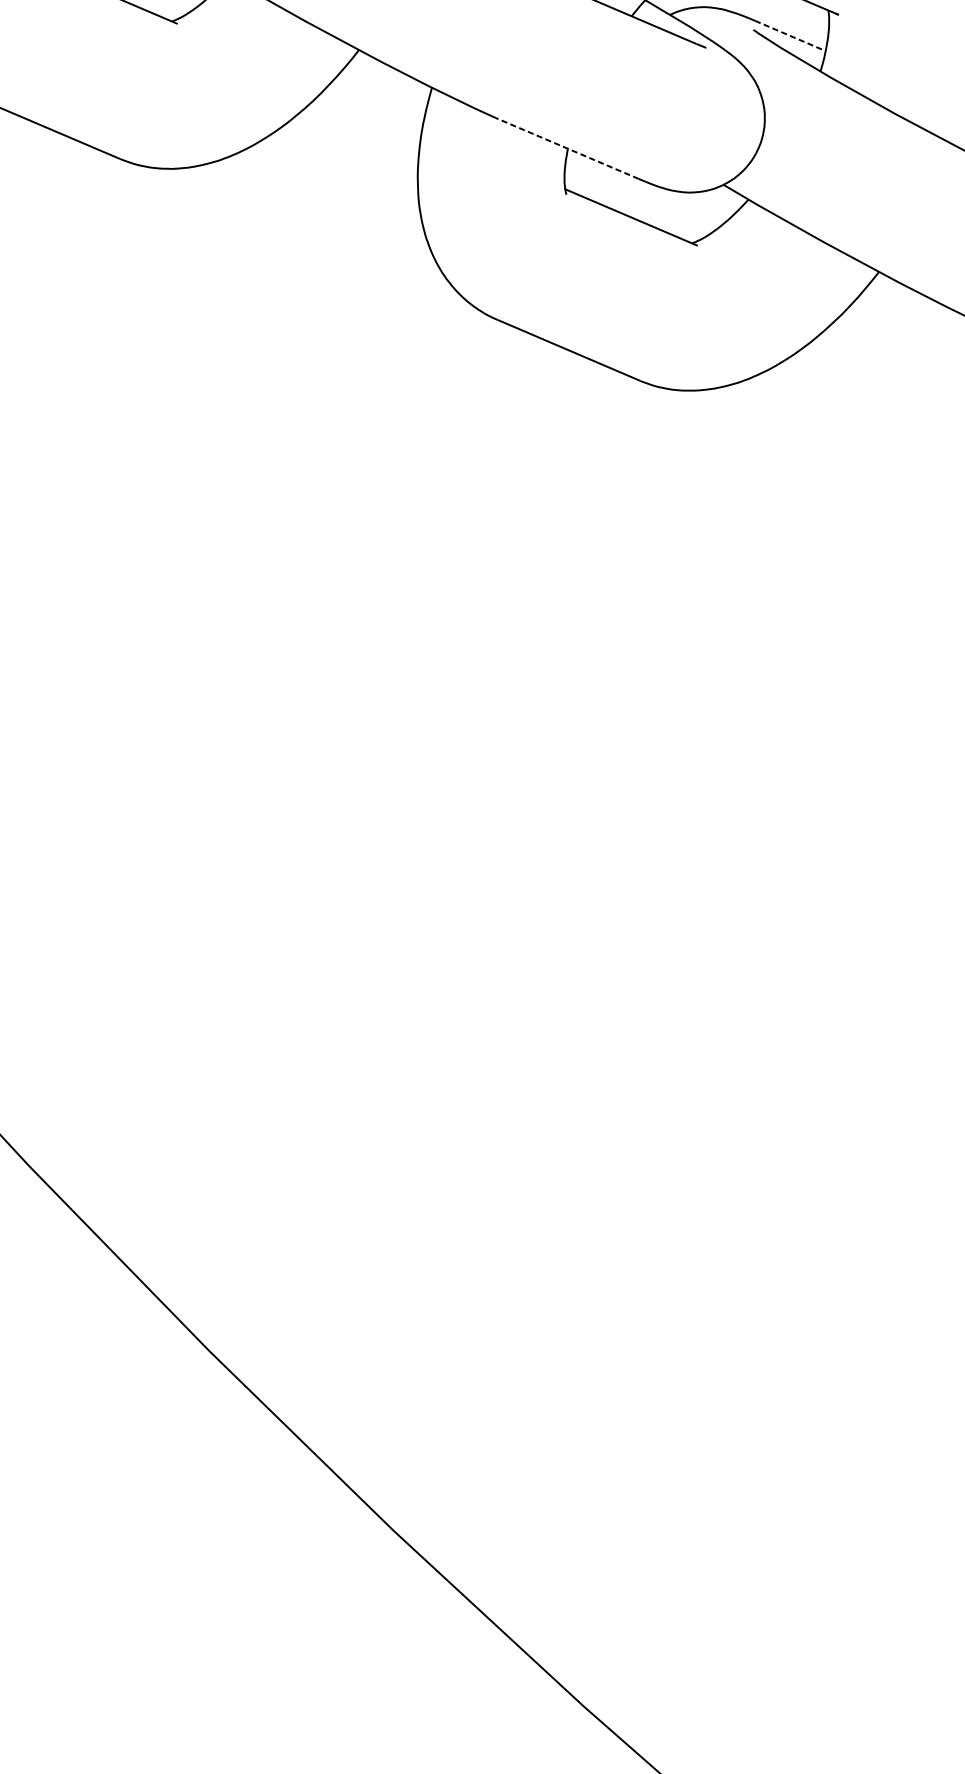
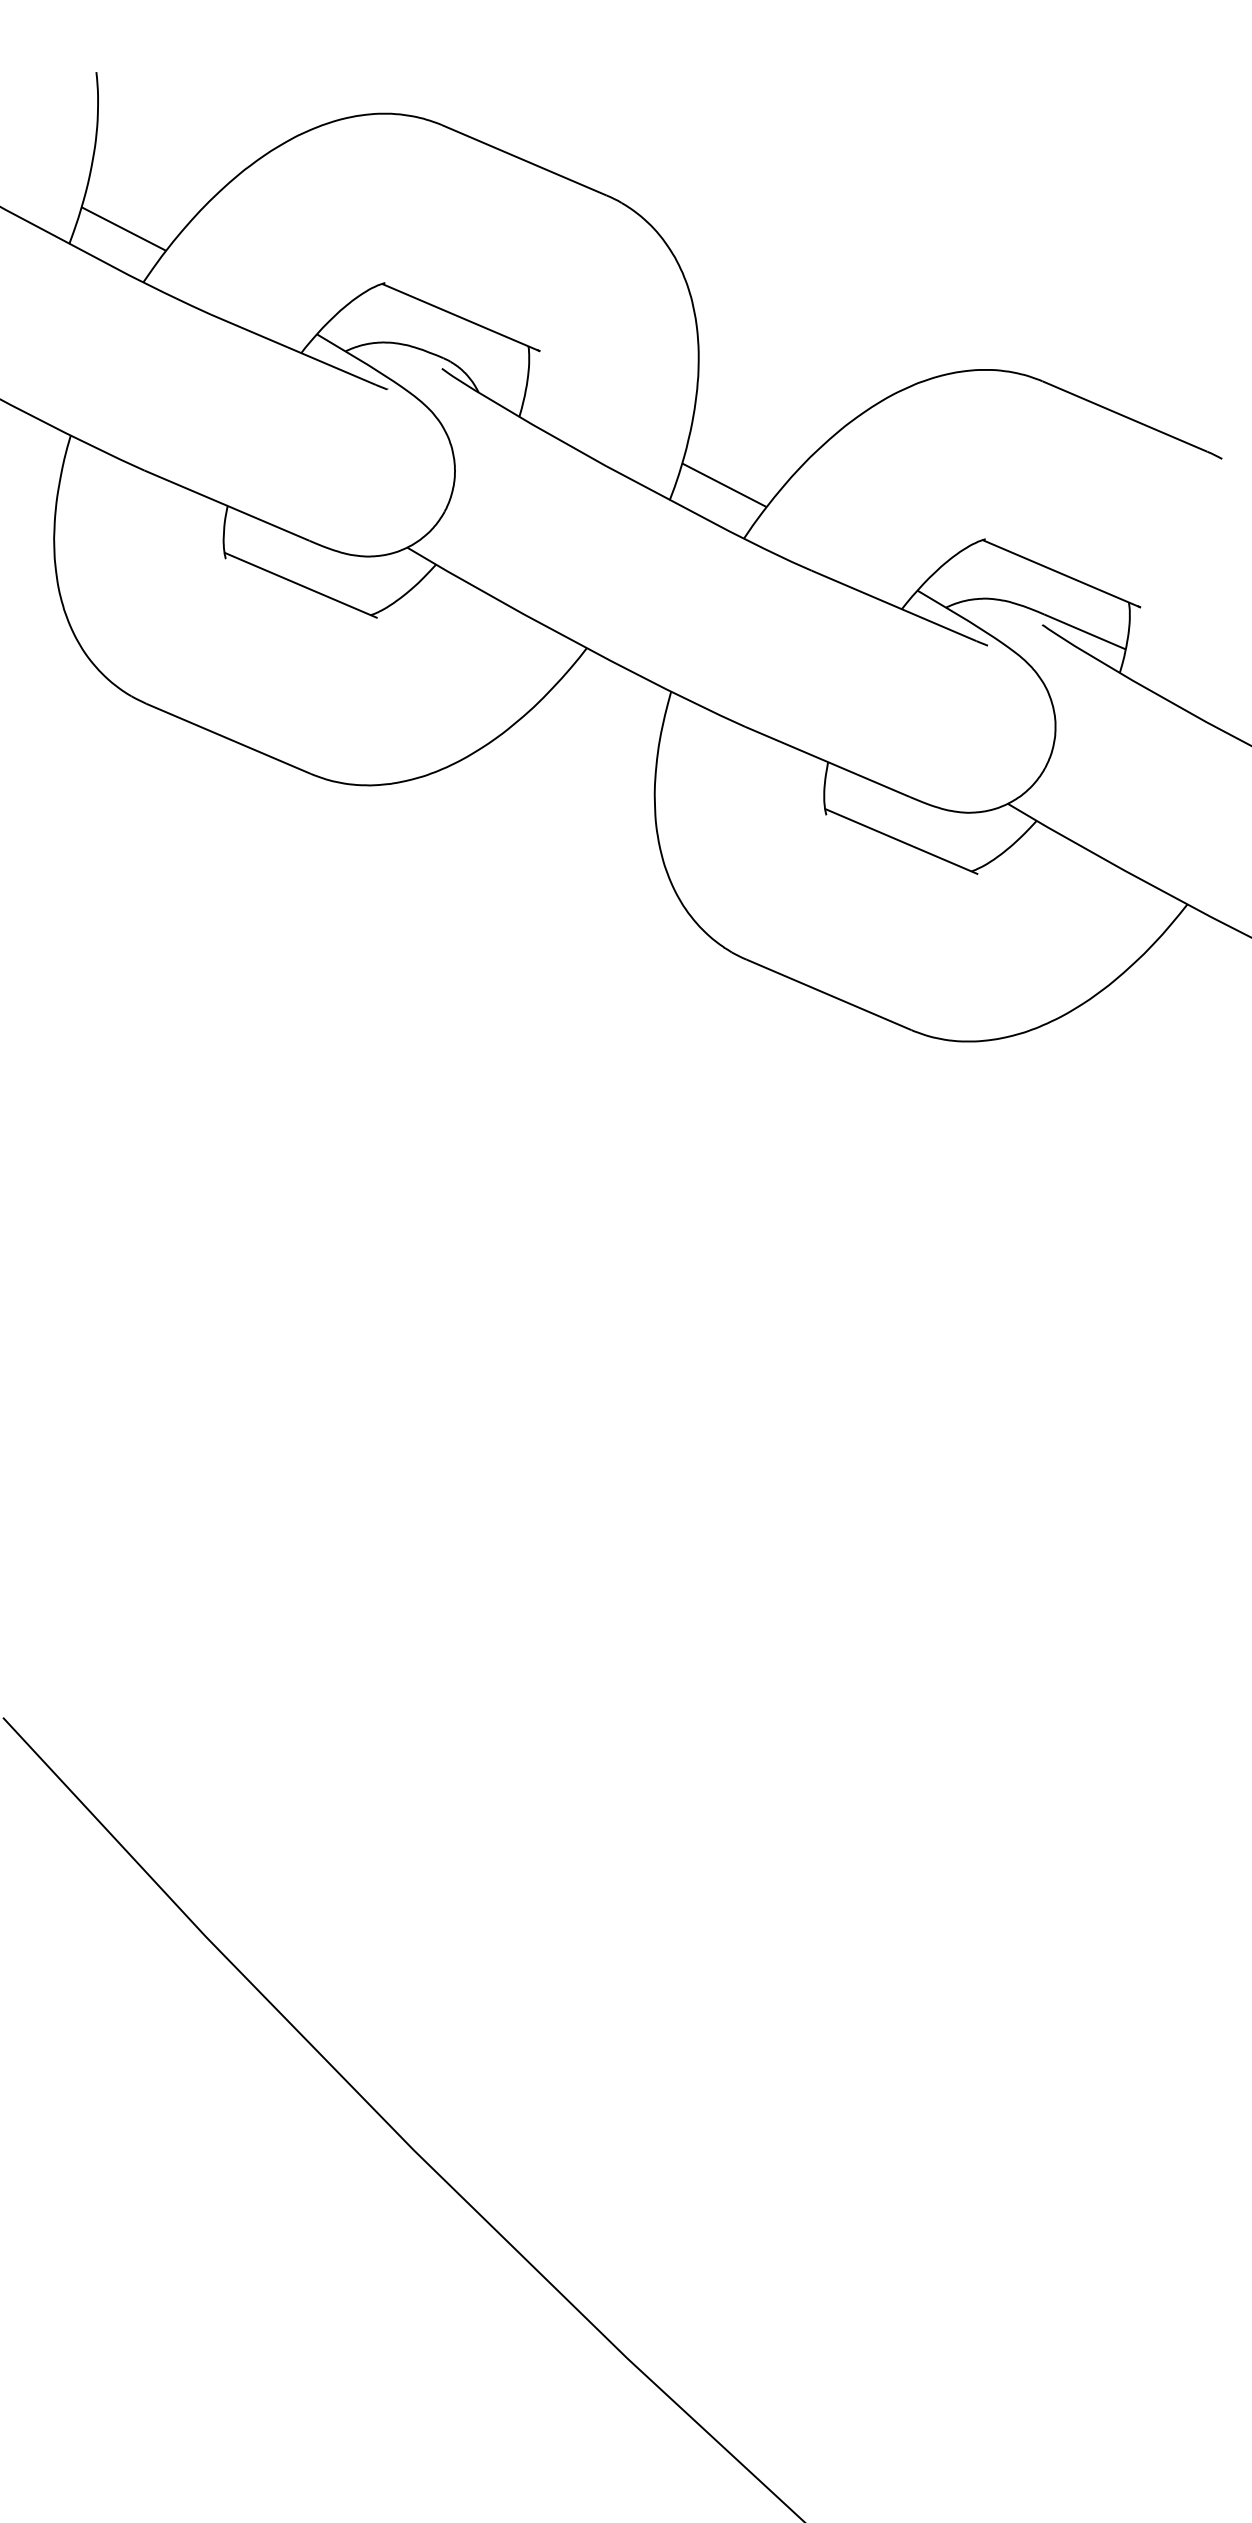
line: (790, 36) -> (1085, 632), dashed -> solid
line: (567, 148) -> (827, 761), dashed -> solid

